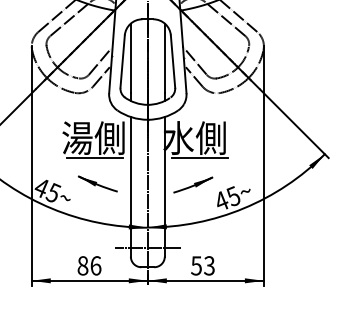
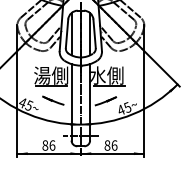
text: (202, 265) -> (110, 145), 53 -> 86

